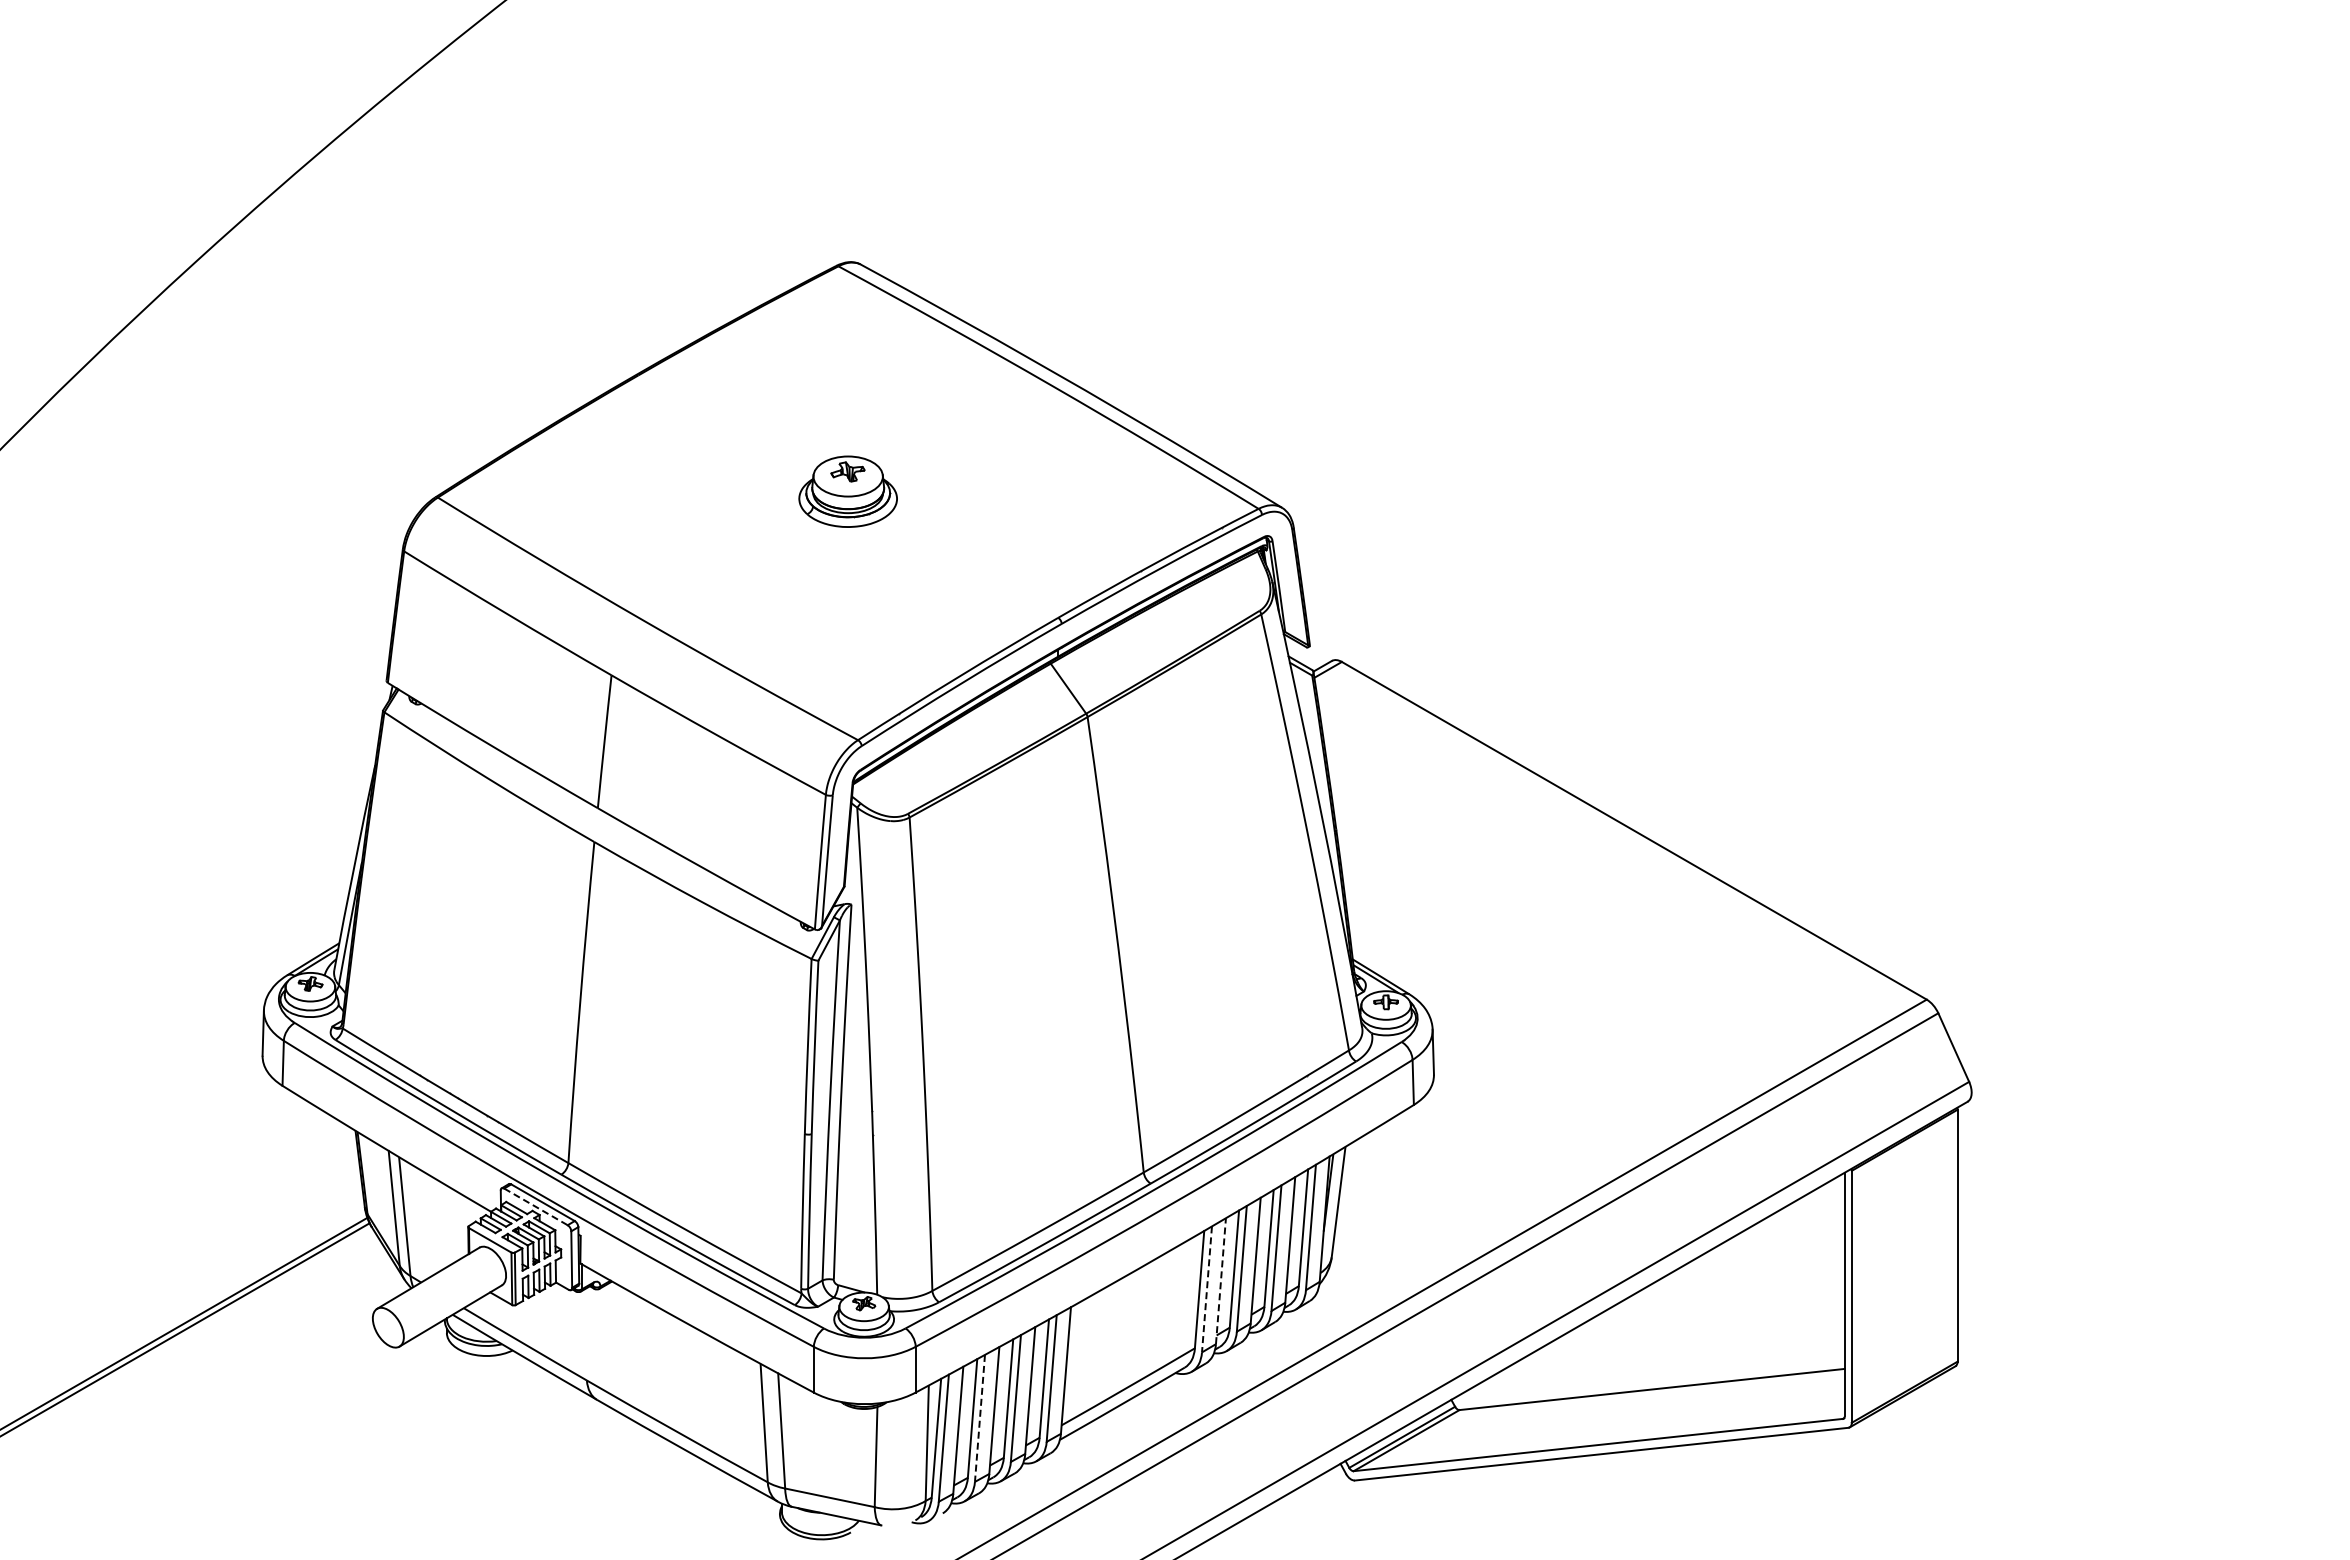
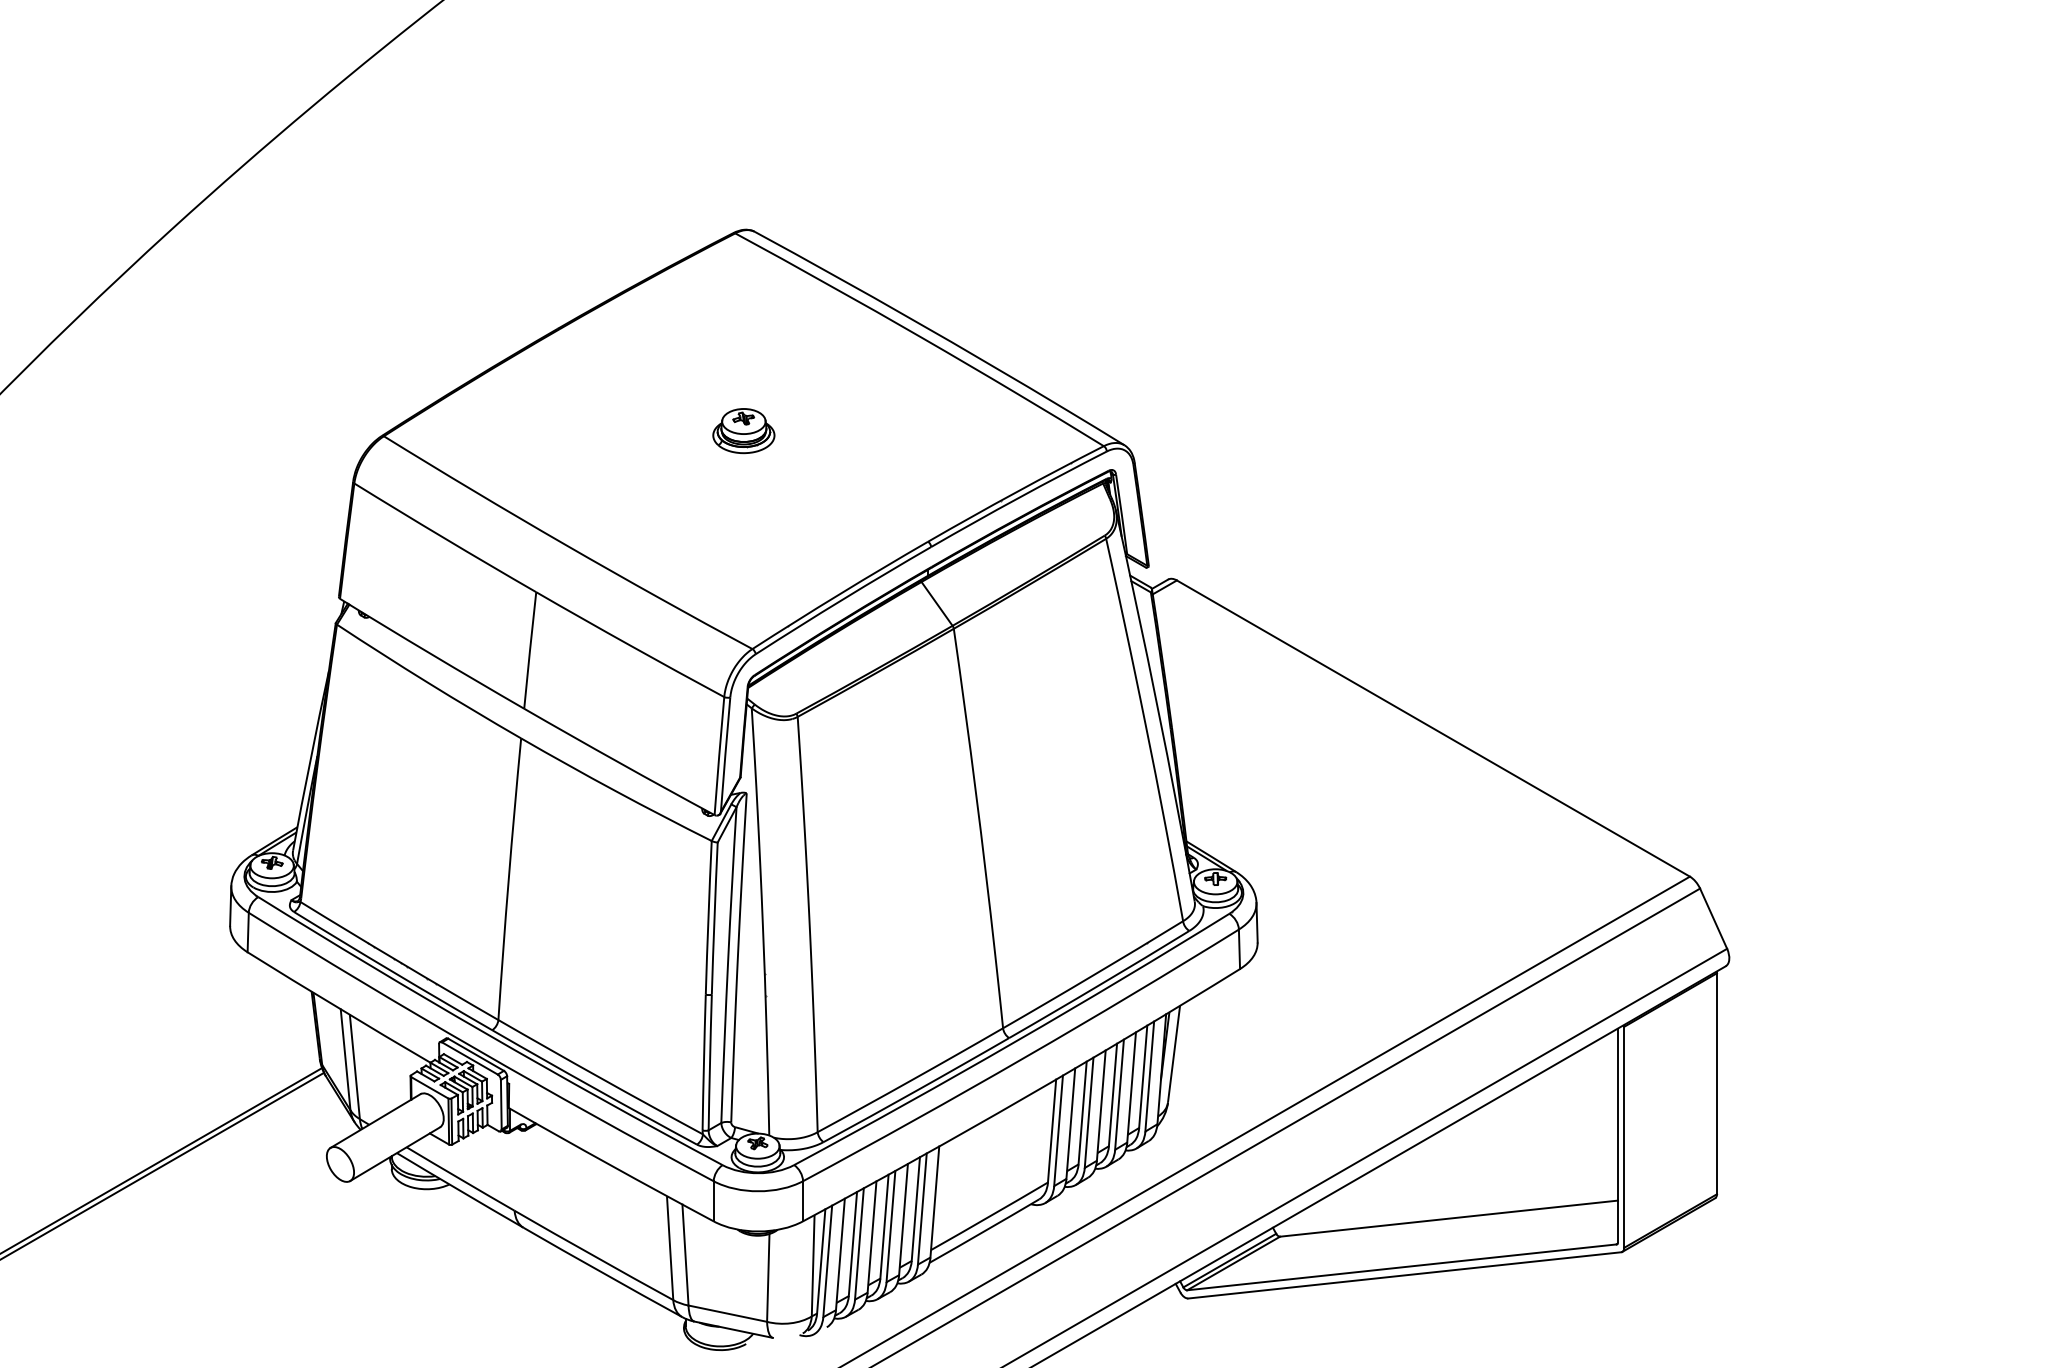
part: (848, 491) -> (744, 430), size x0.71
line: (535, 1206) -> (469, 1058), dashed -> solid
line: (1221, 1280) -> (1071, 1123), dashed -> solid
line: (1206, 1289) -> (1058, 1130), dashed -> solid
line: (979, 1418) -> (859, 1244), dashed -> solid

